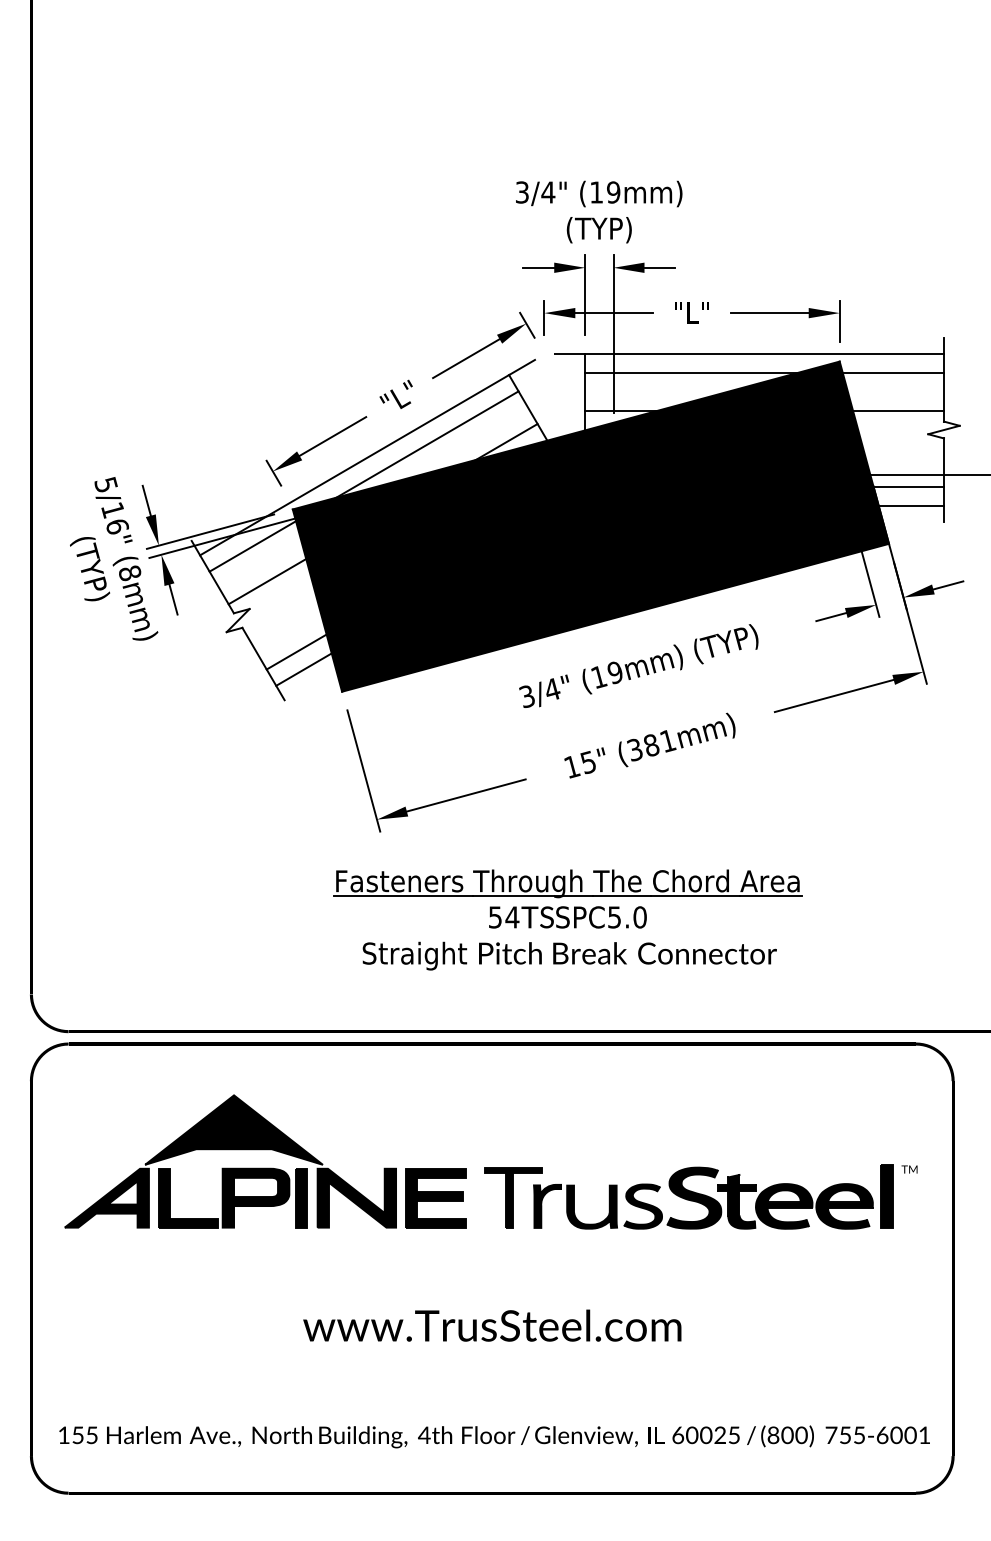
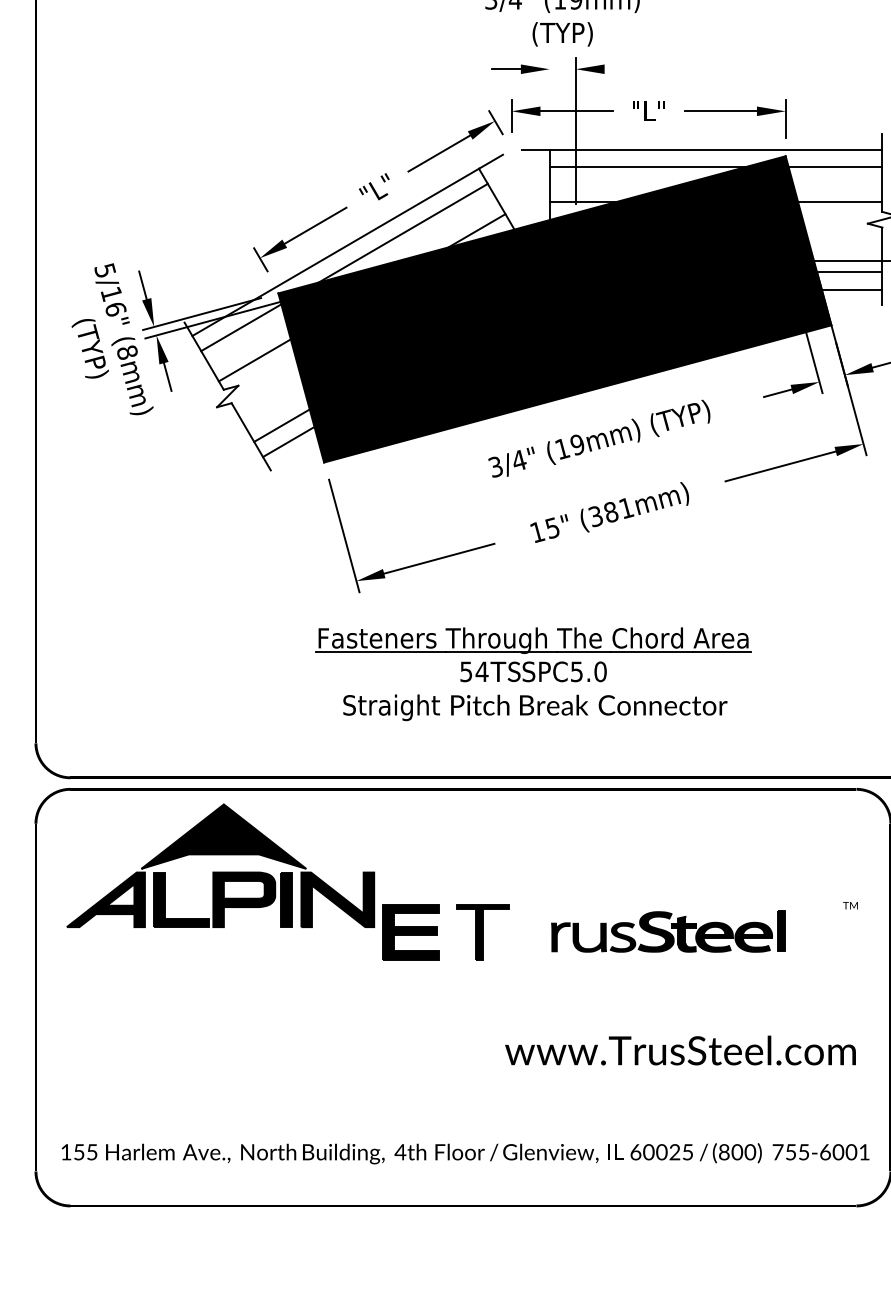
line: (659, 267) -> (618, 68), removed
line: (585, 295) -> (549, 94), removed
part: (230, 1161) -> (220, 865), moved
part: (713, 1196) -> (668, 930), size x0.7
text: (492, 1325) -> (680, 1050), moved

